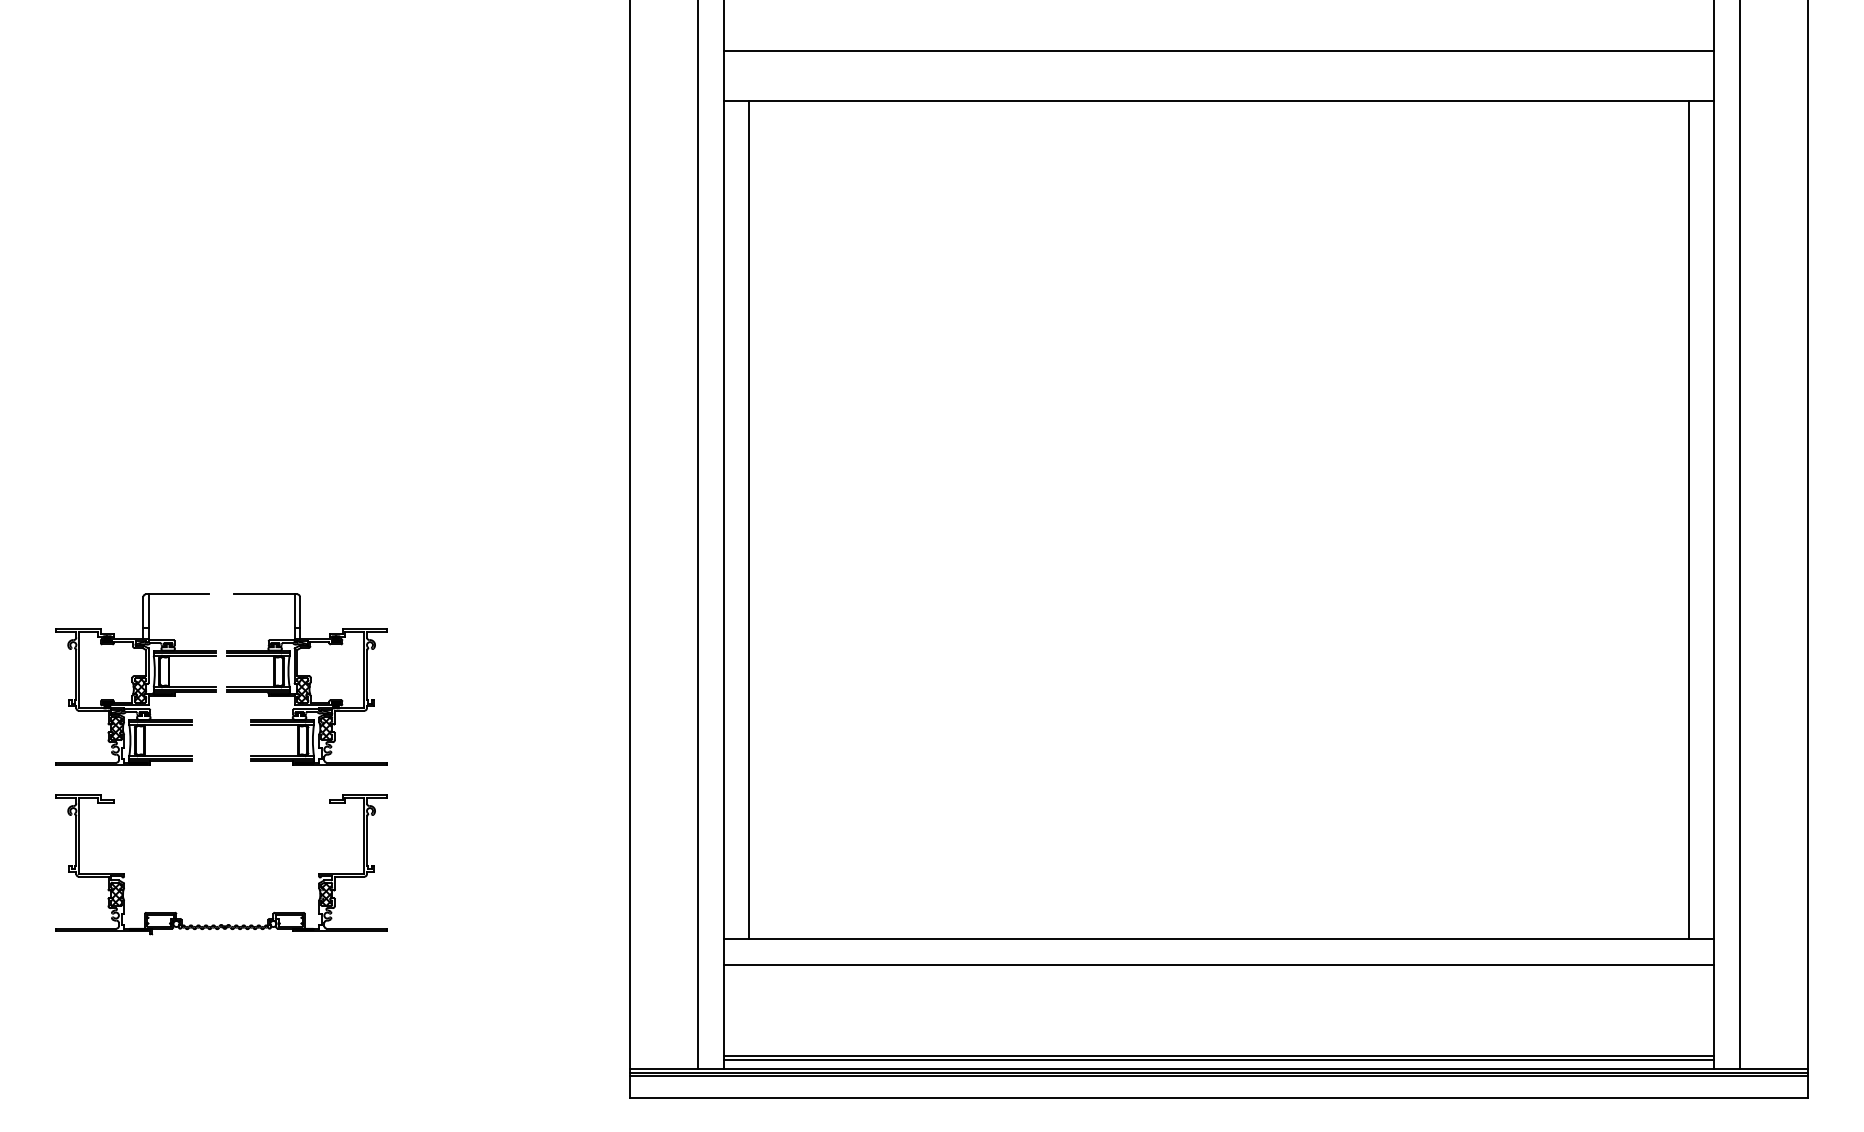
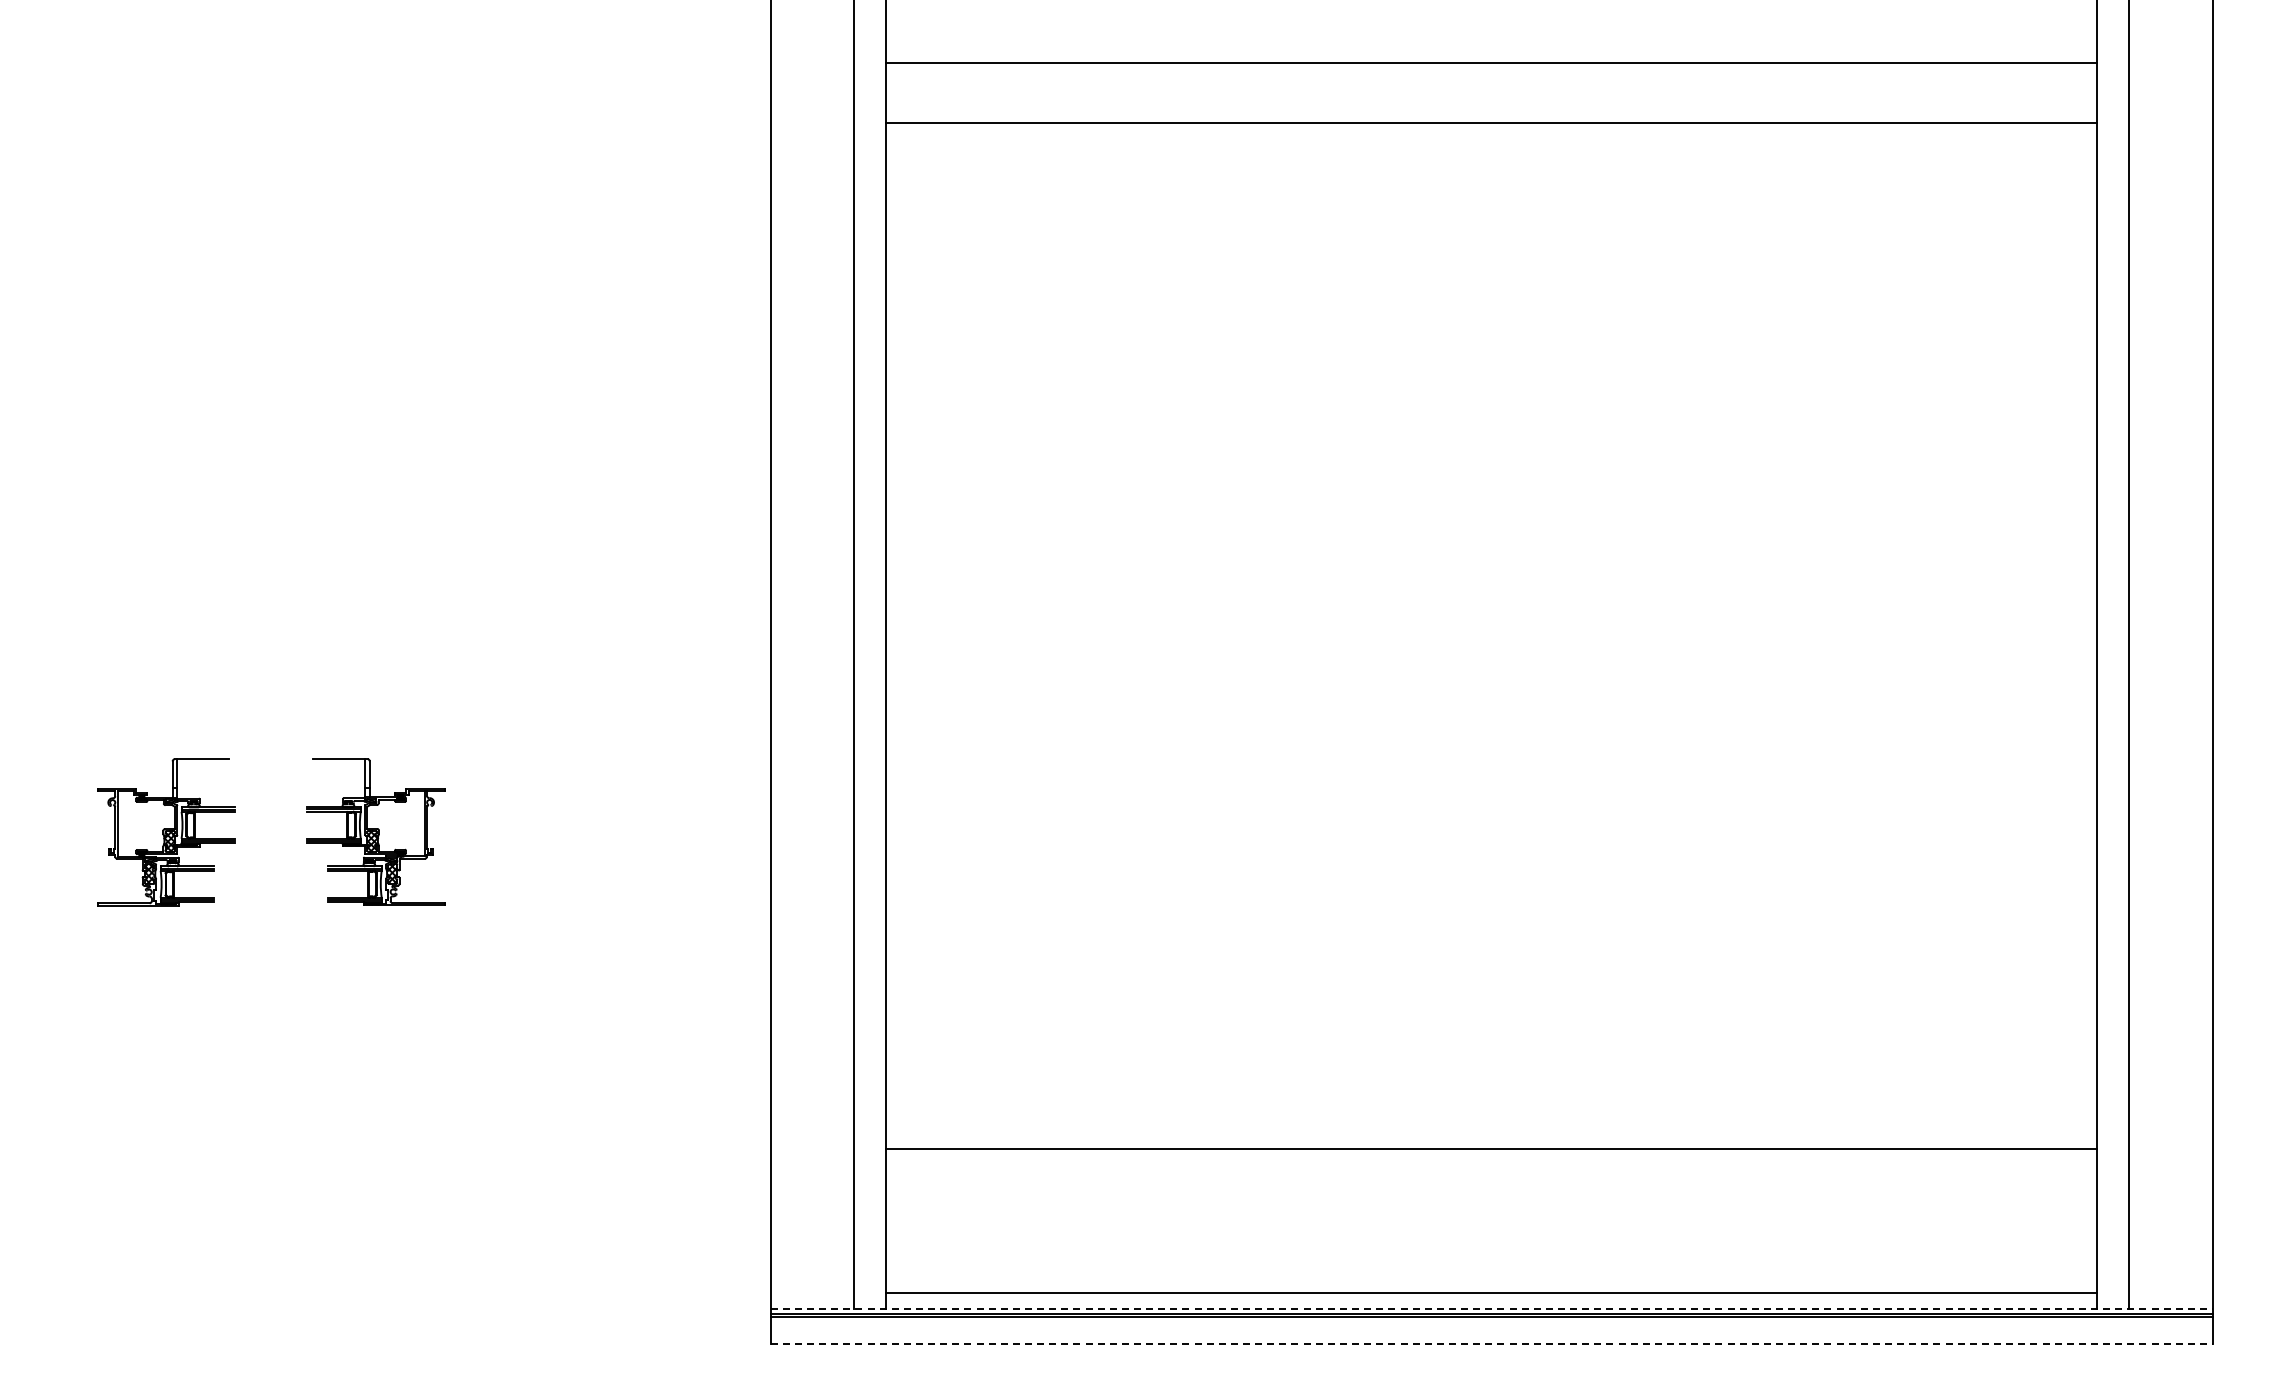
line: (748, 519) -> (916, 636), removed
line: (1689, 519) -> (2067, 636), removed
part: (136, 679) -> (166, 832), size x0.7
part: (306, 679) -> (375, 831), size x0.7
part: (221, 924) -> (270, 1131), removed
line: (1218, 965) -> (1491, 1181), removed
line: (1218, 1060) -> (1491, 1298), removed
line: (1218, 1068) -> (1491, 1308), solid -> dashed
line: (1218, 1098) -> (1491, 1344), solid -> dashed

